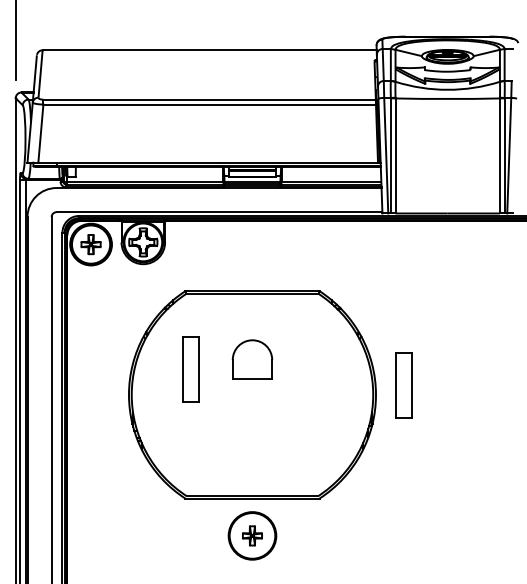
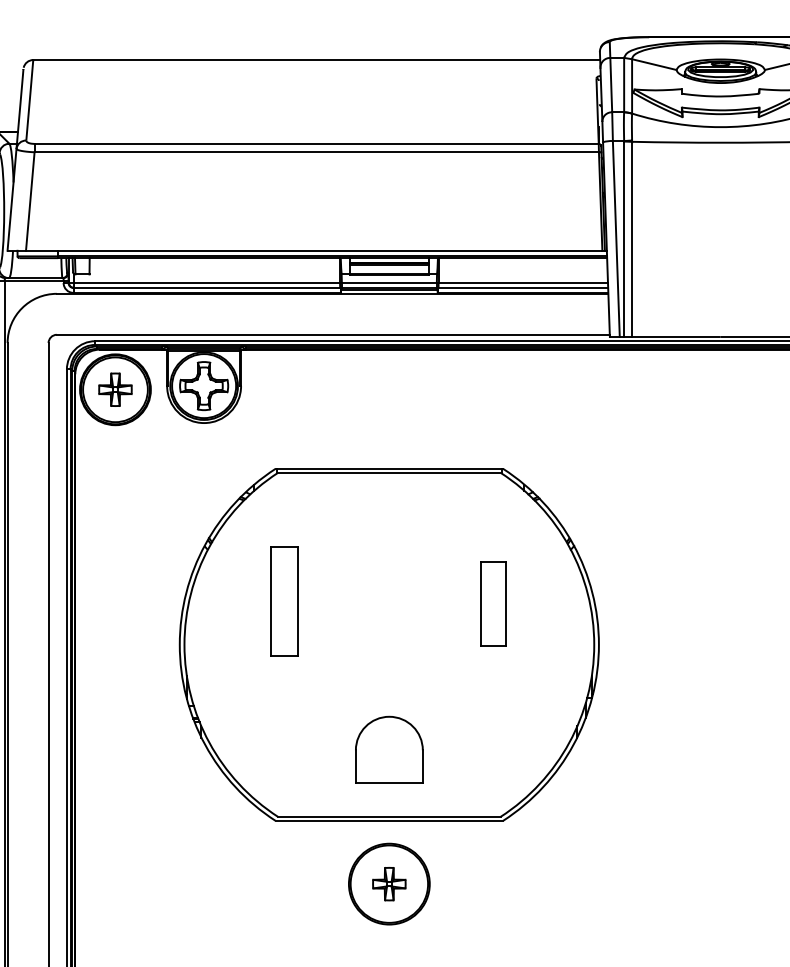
part: (252, 359) -> (389, 749), moved
part: (313, 370) -> (492, 603), added
part: (403, 385) -> (645, 628), removed

